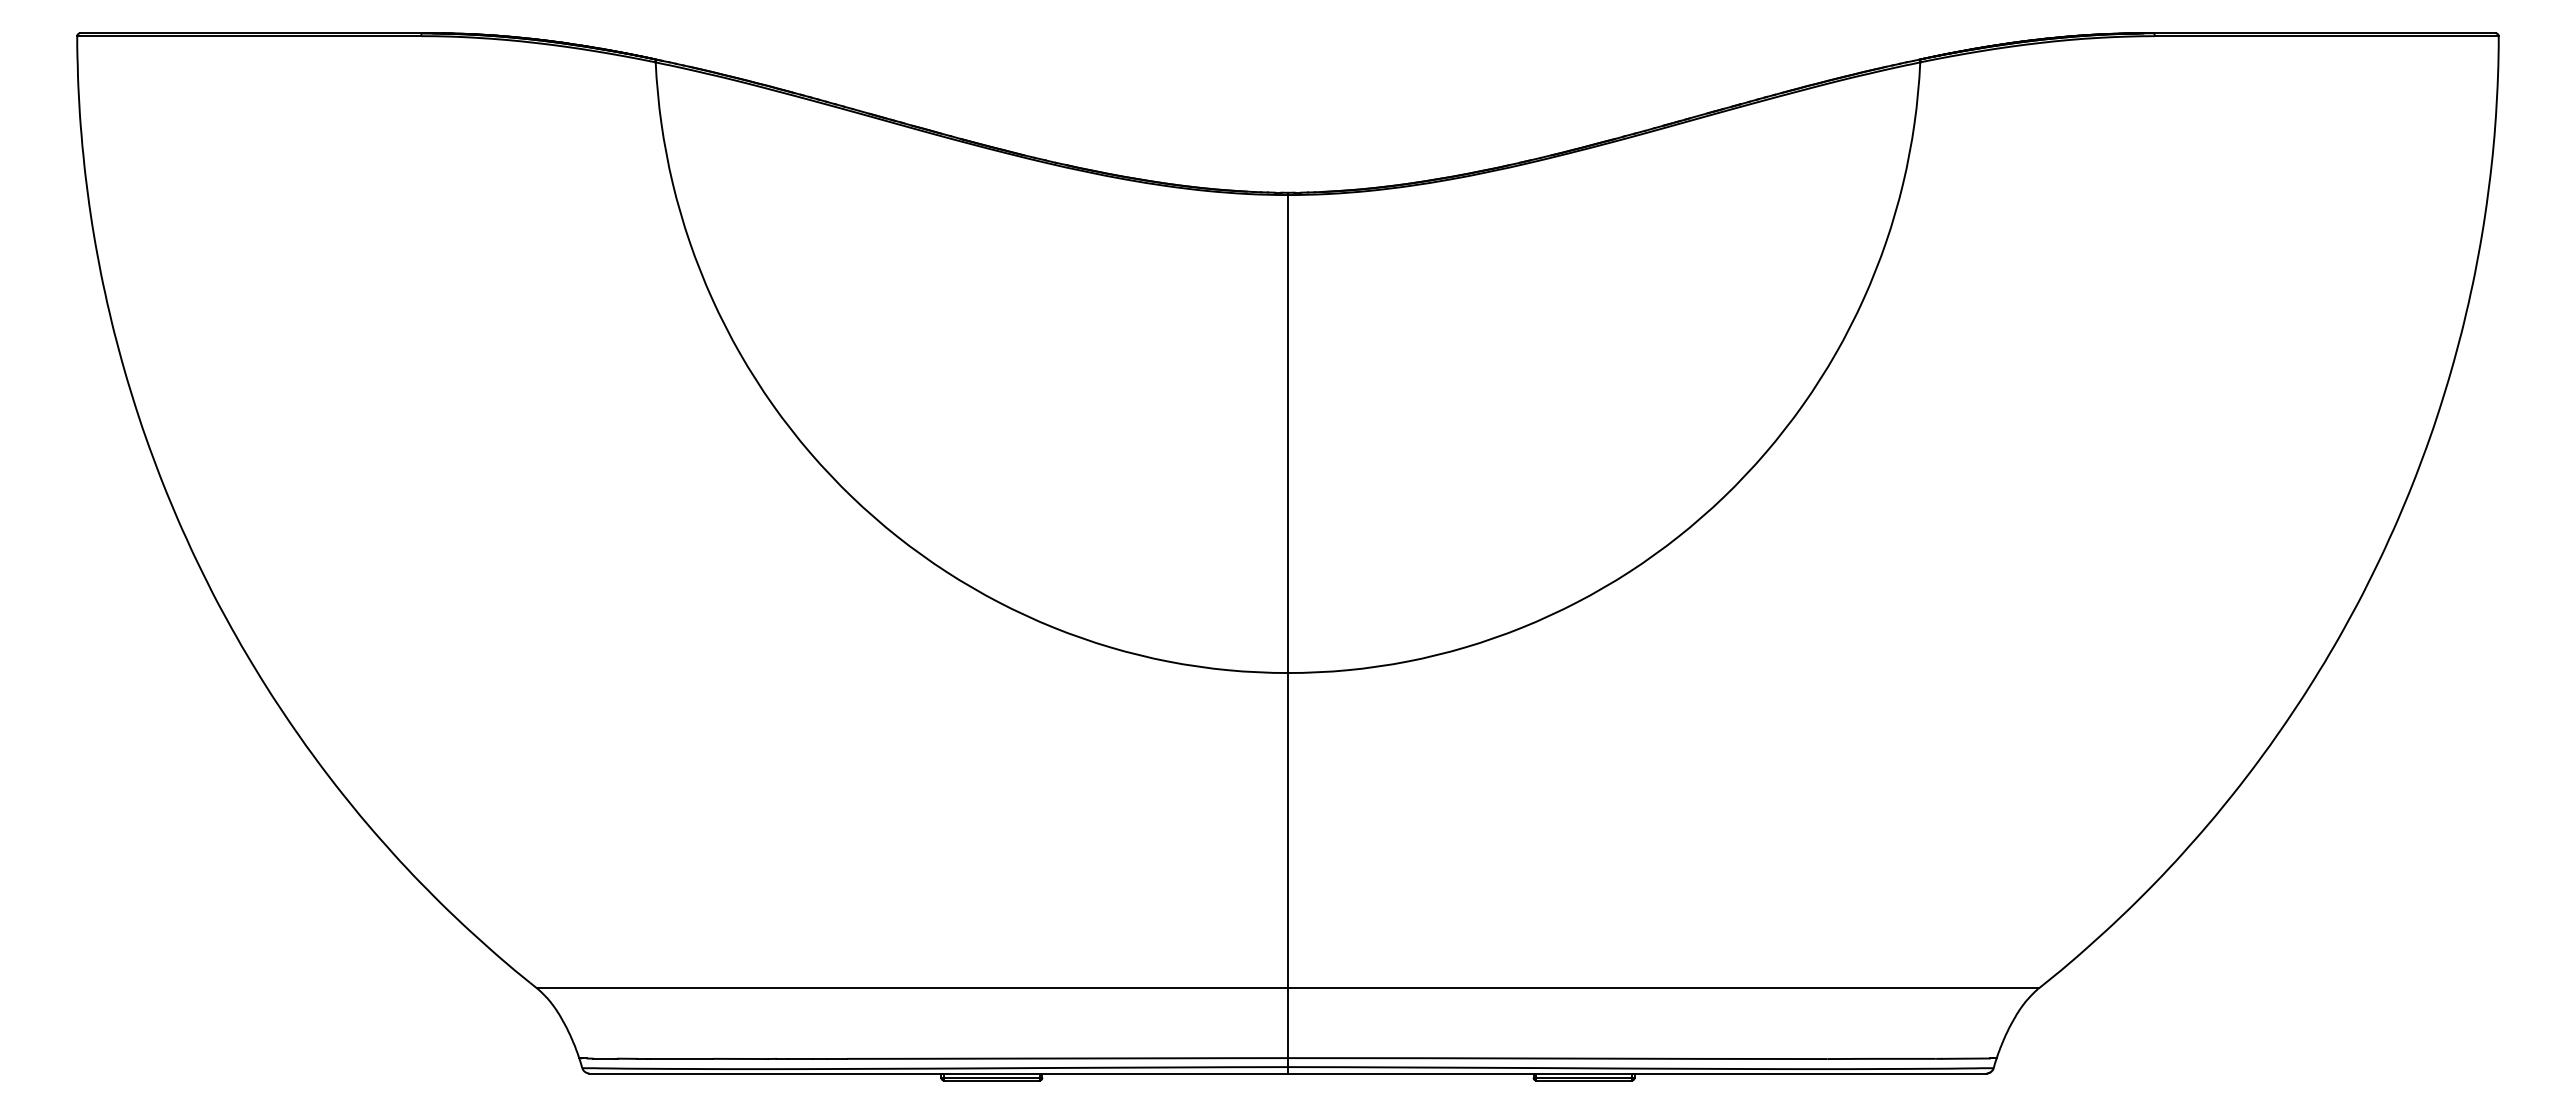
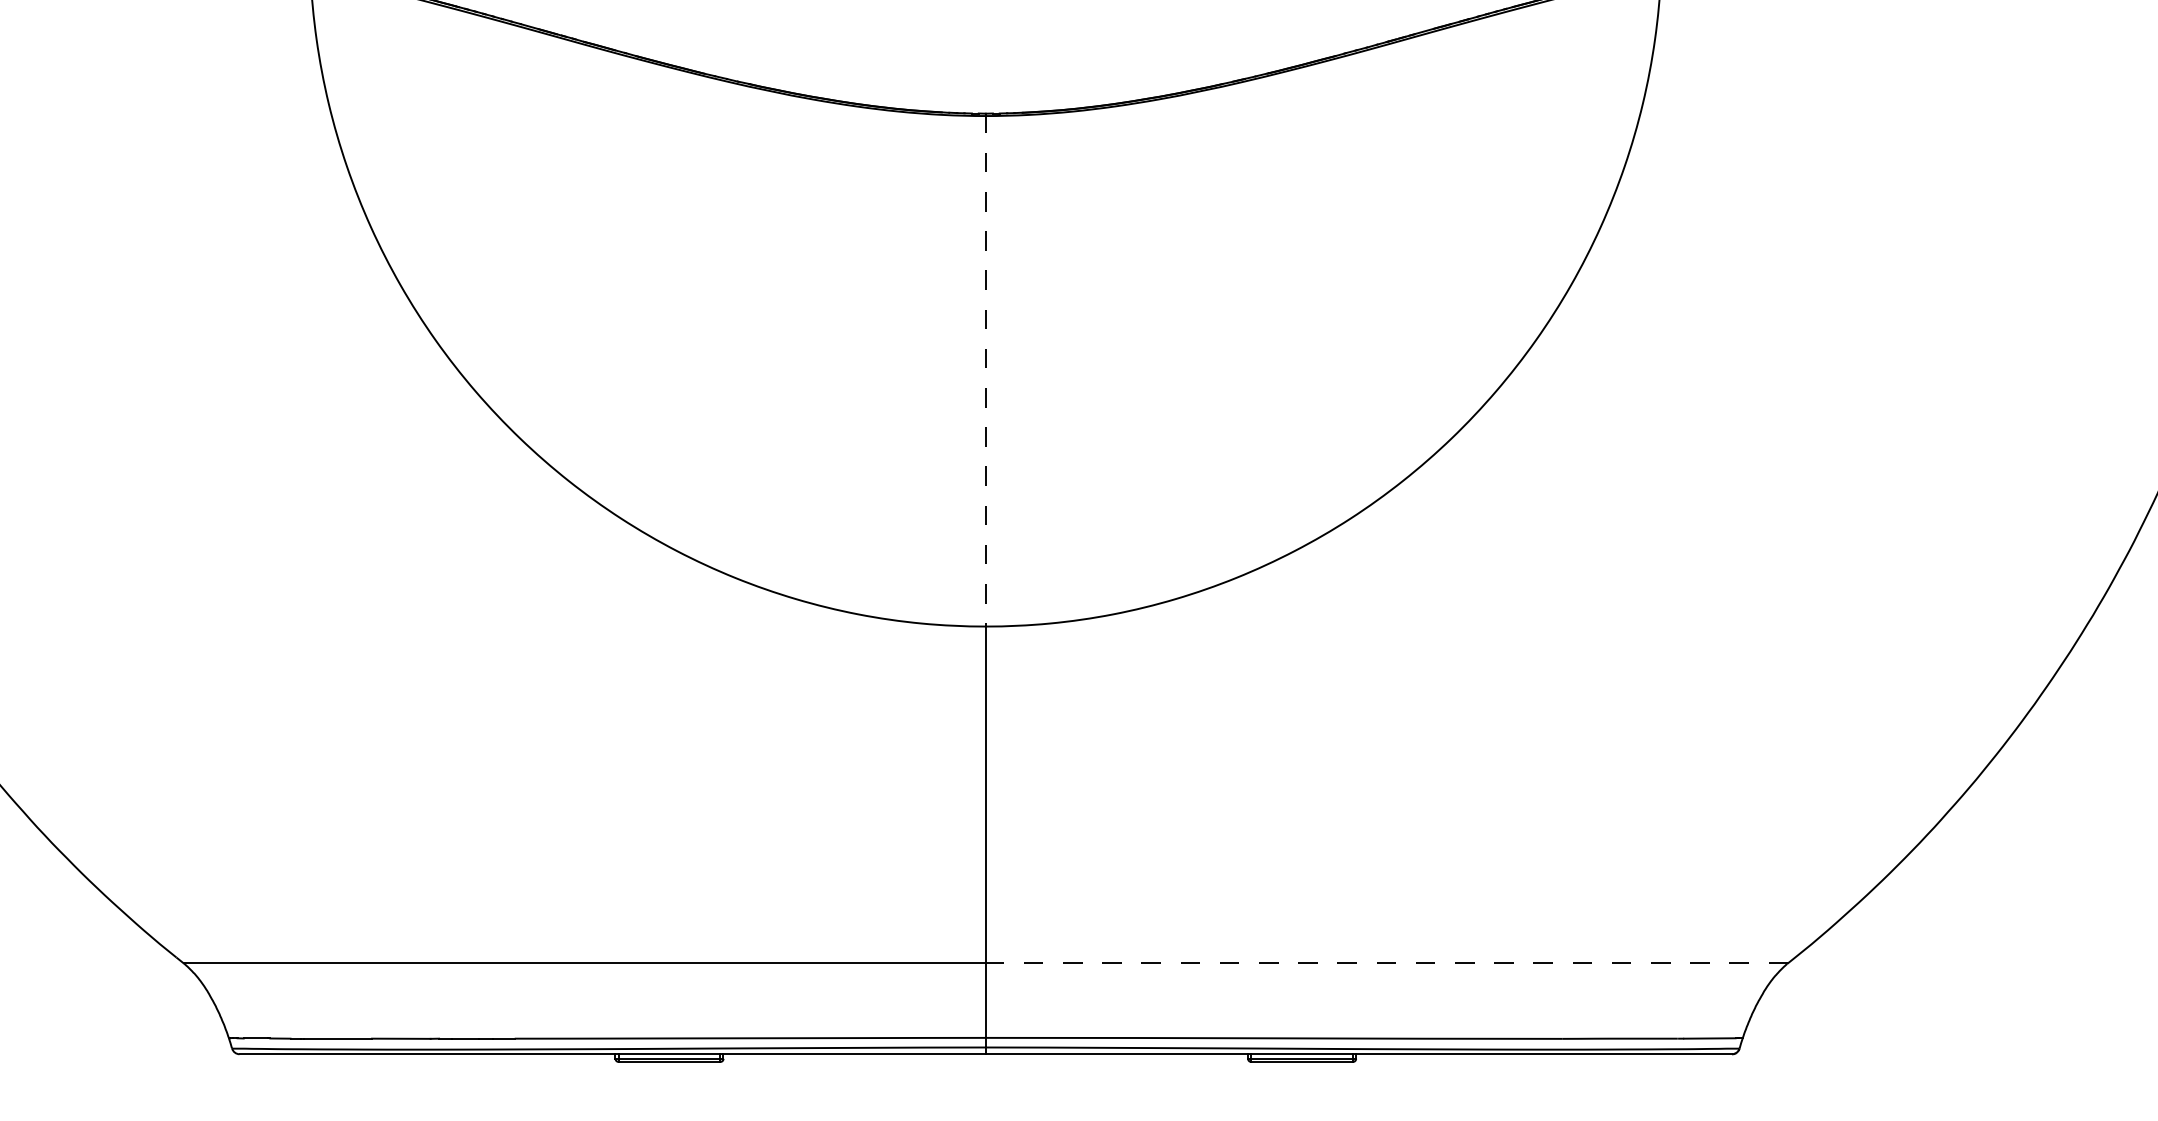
line: (1287, 433) -> (985, 370), solid -> dashed
line: (1663, 988) -> (1386, 963), solid -> dashed

